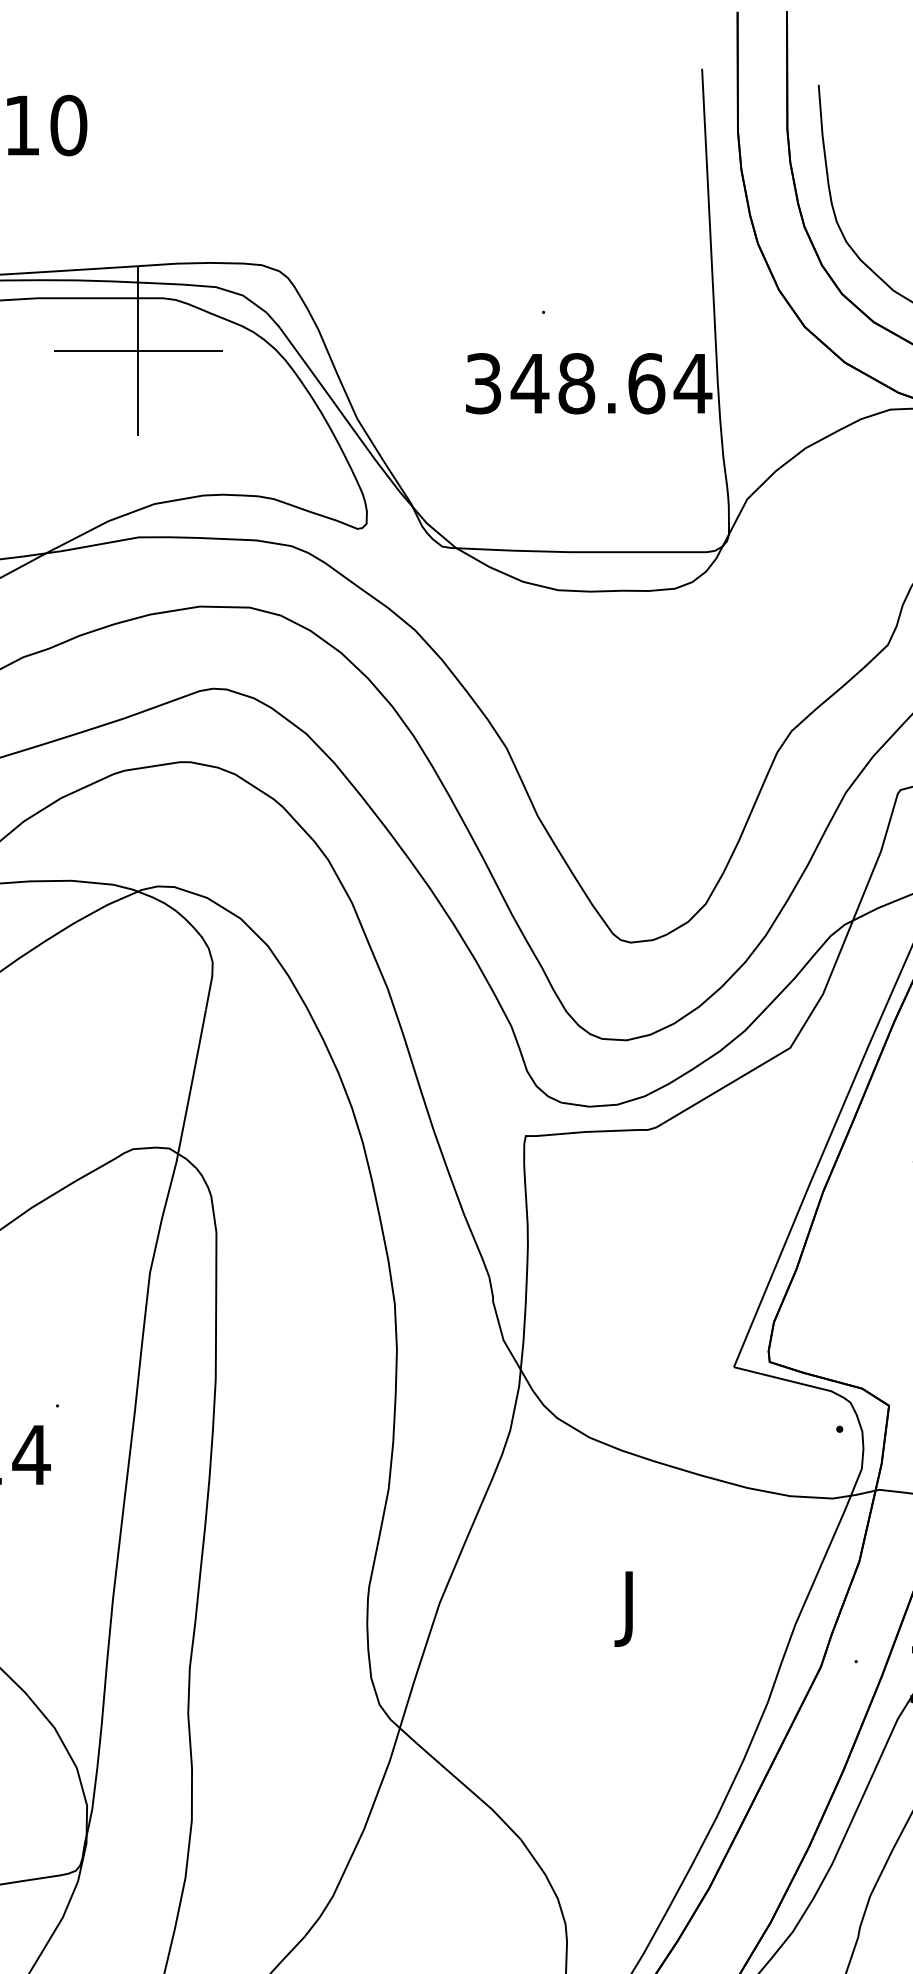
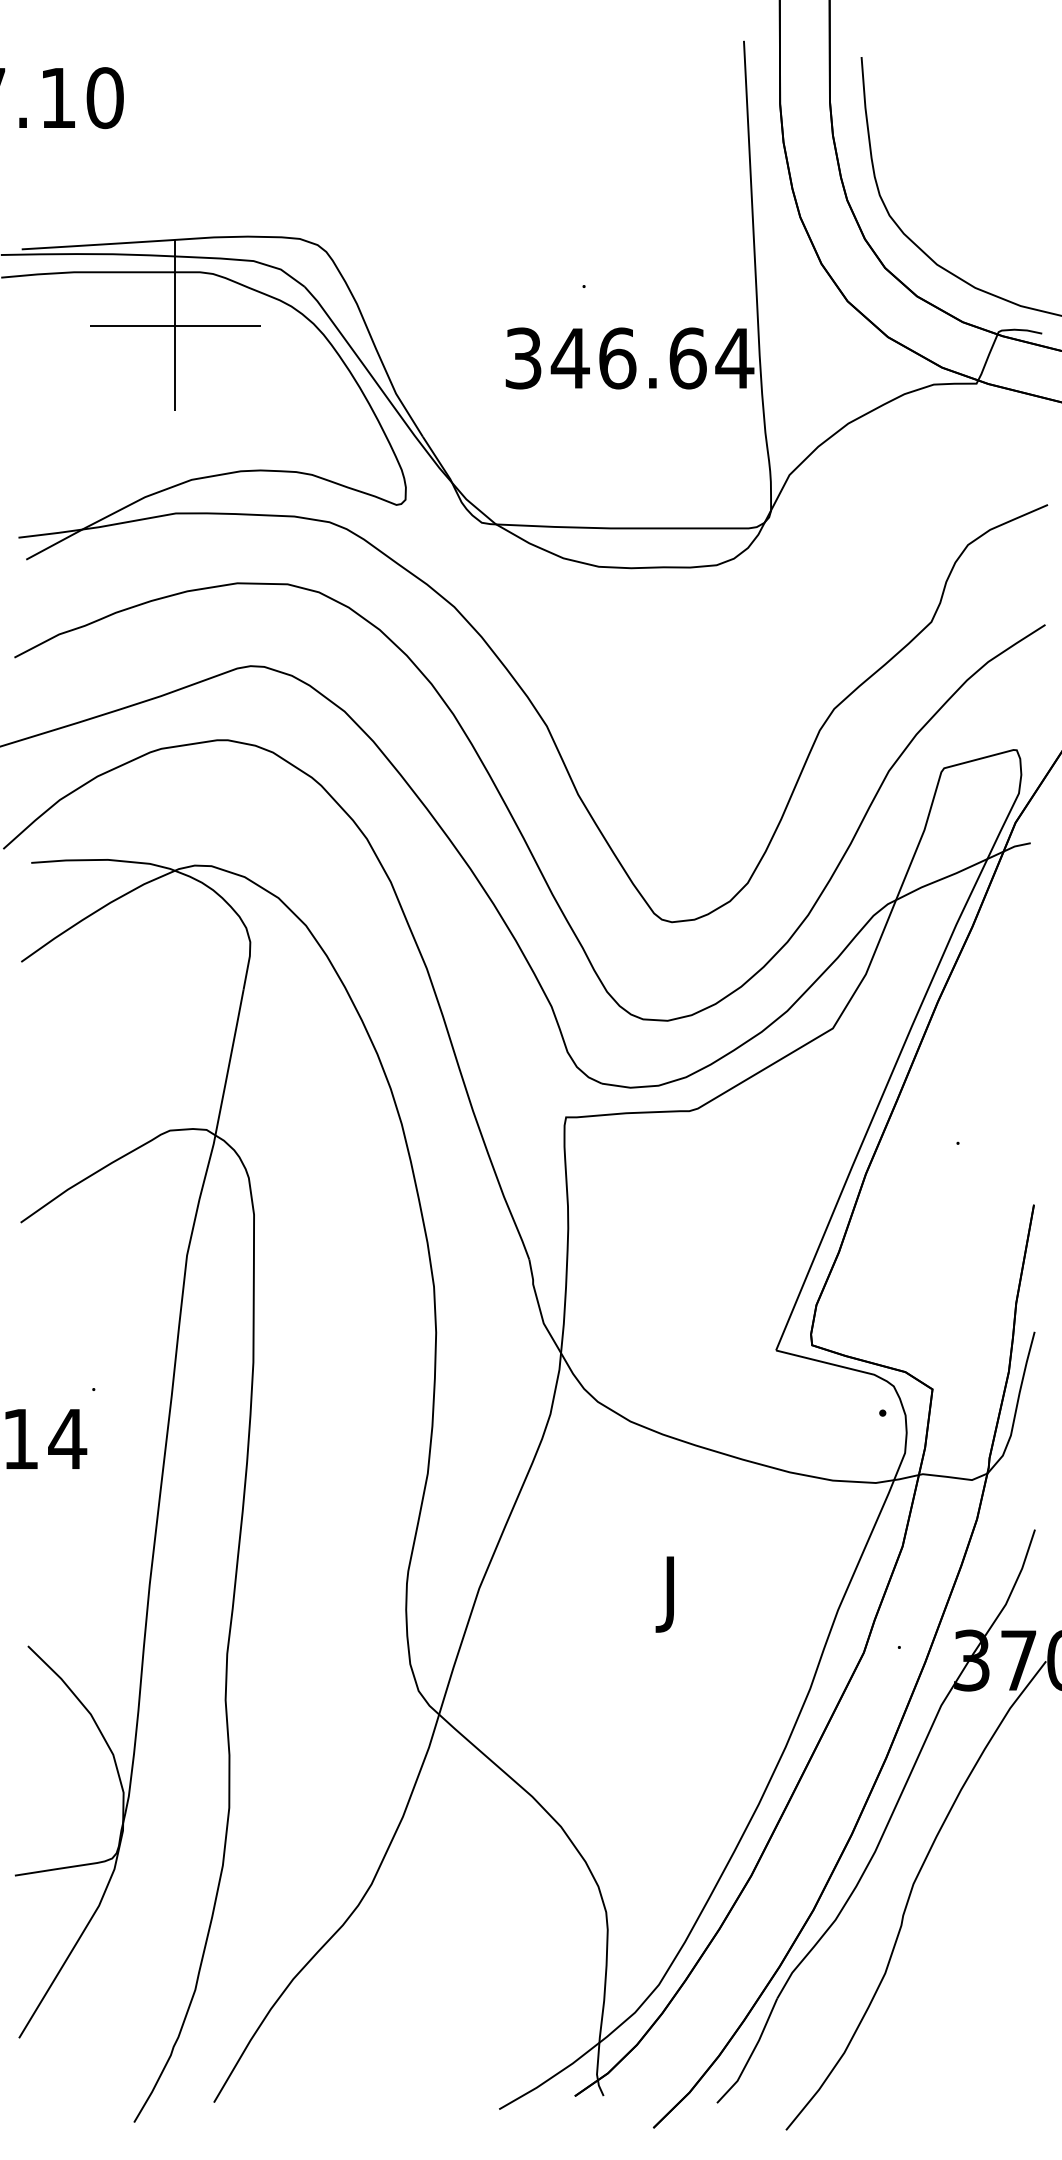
text: (576, 383) -> (617, 358), 348.64 -> 346.64

